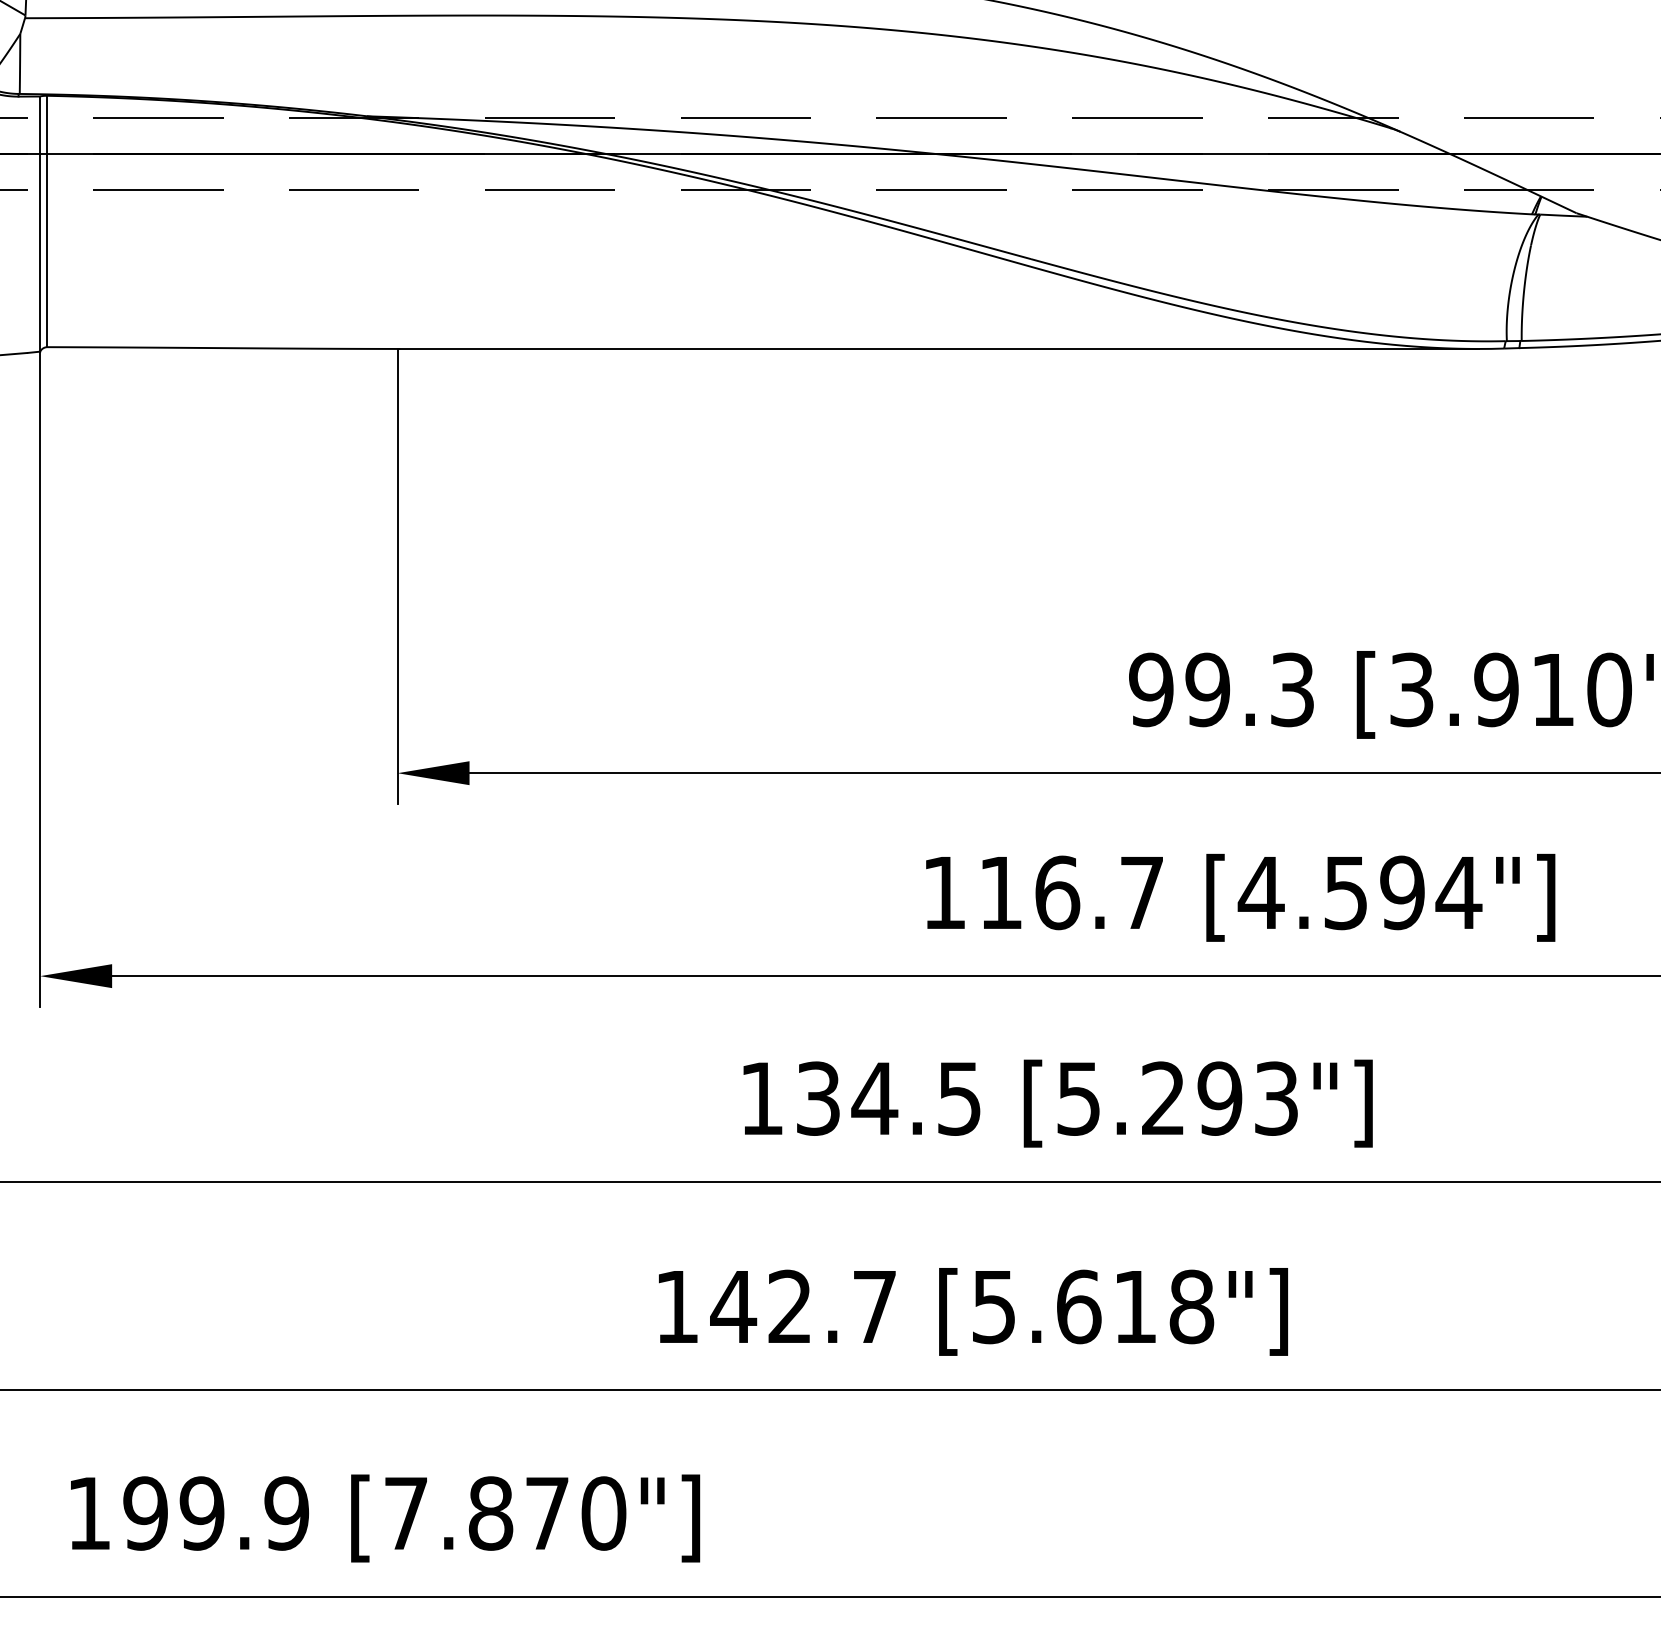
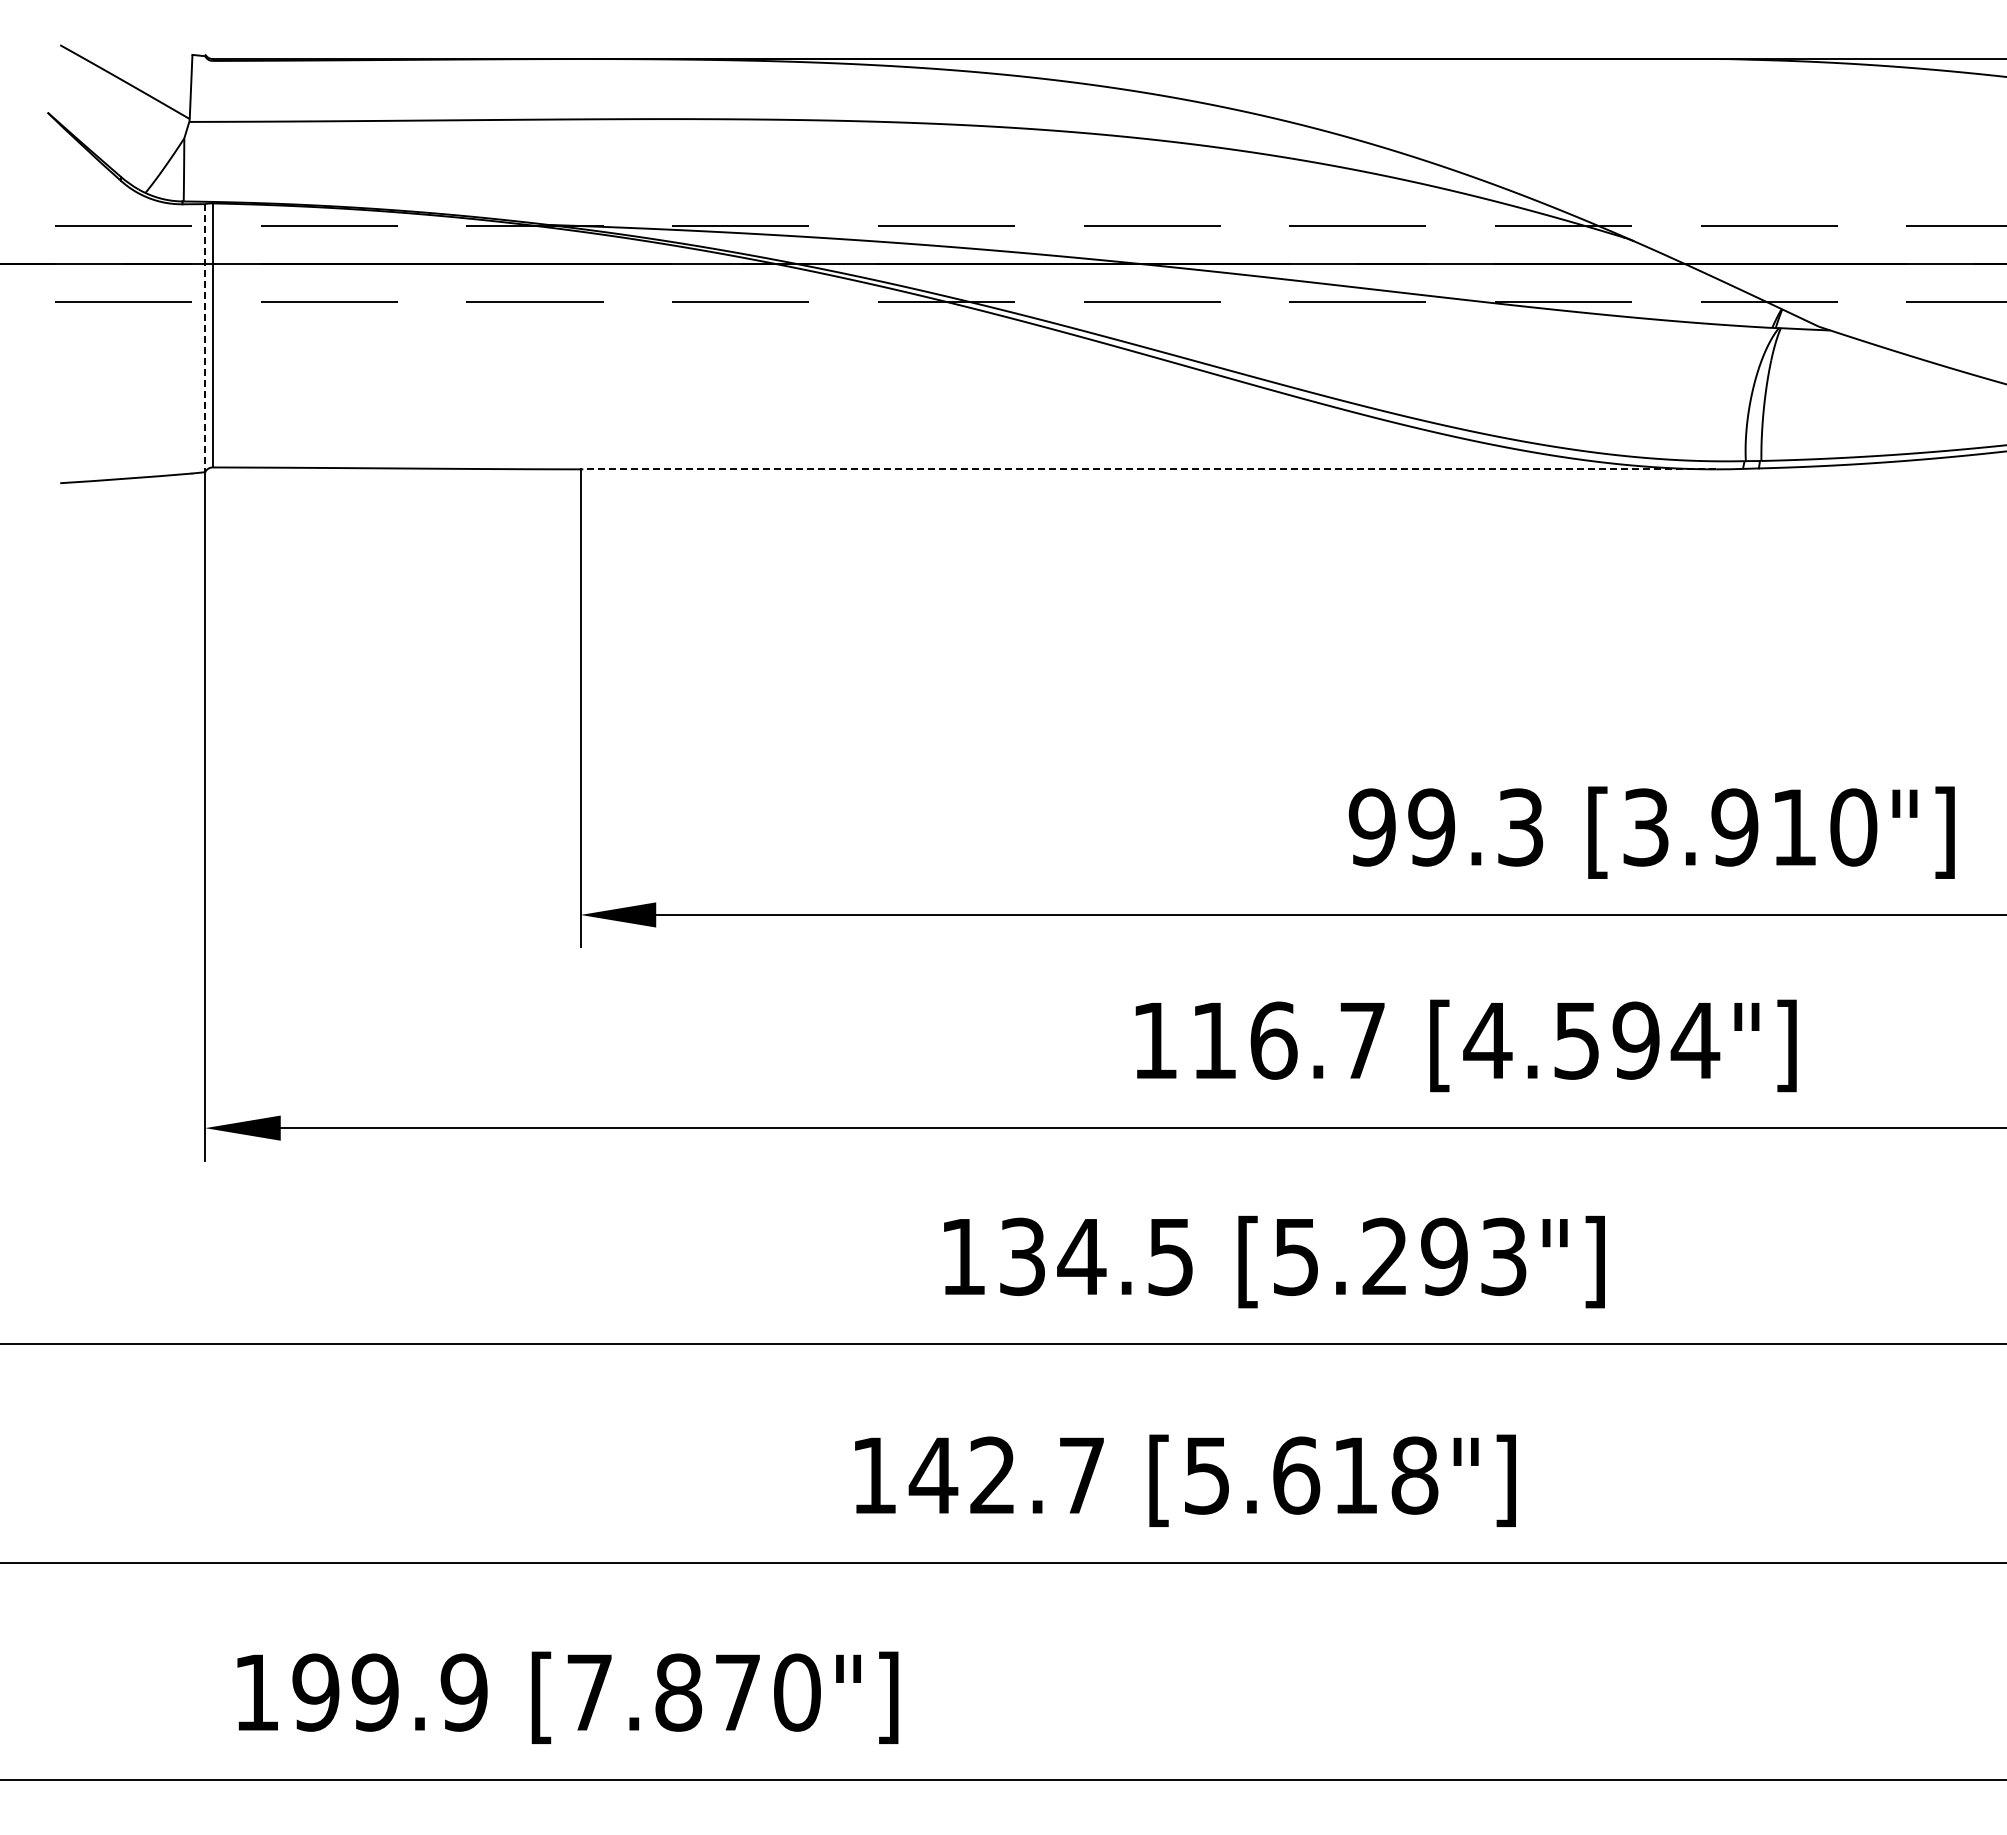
line: (40, 224) -> (205, 338), solid -> dashed
line: (939, 349) -> (1149, 469), solid -> dashed

